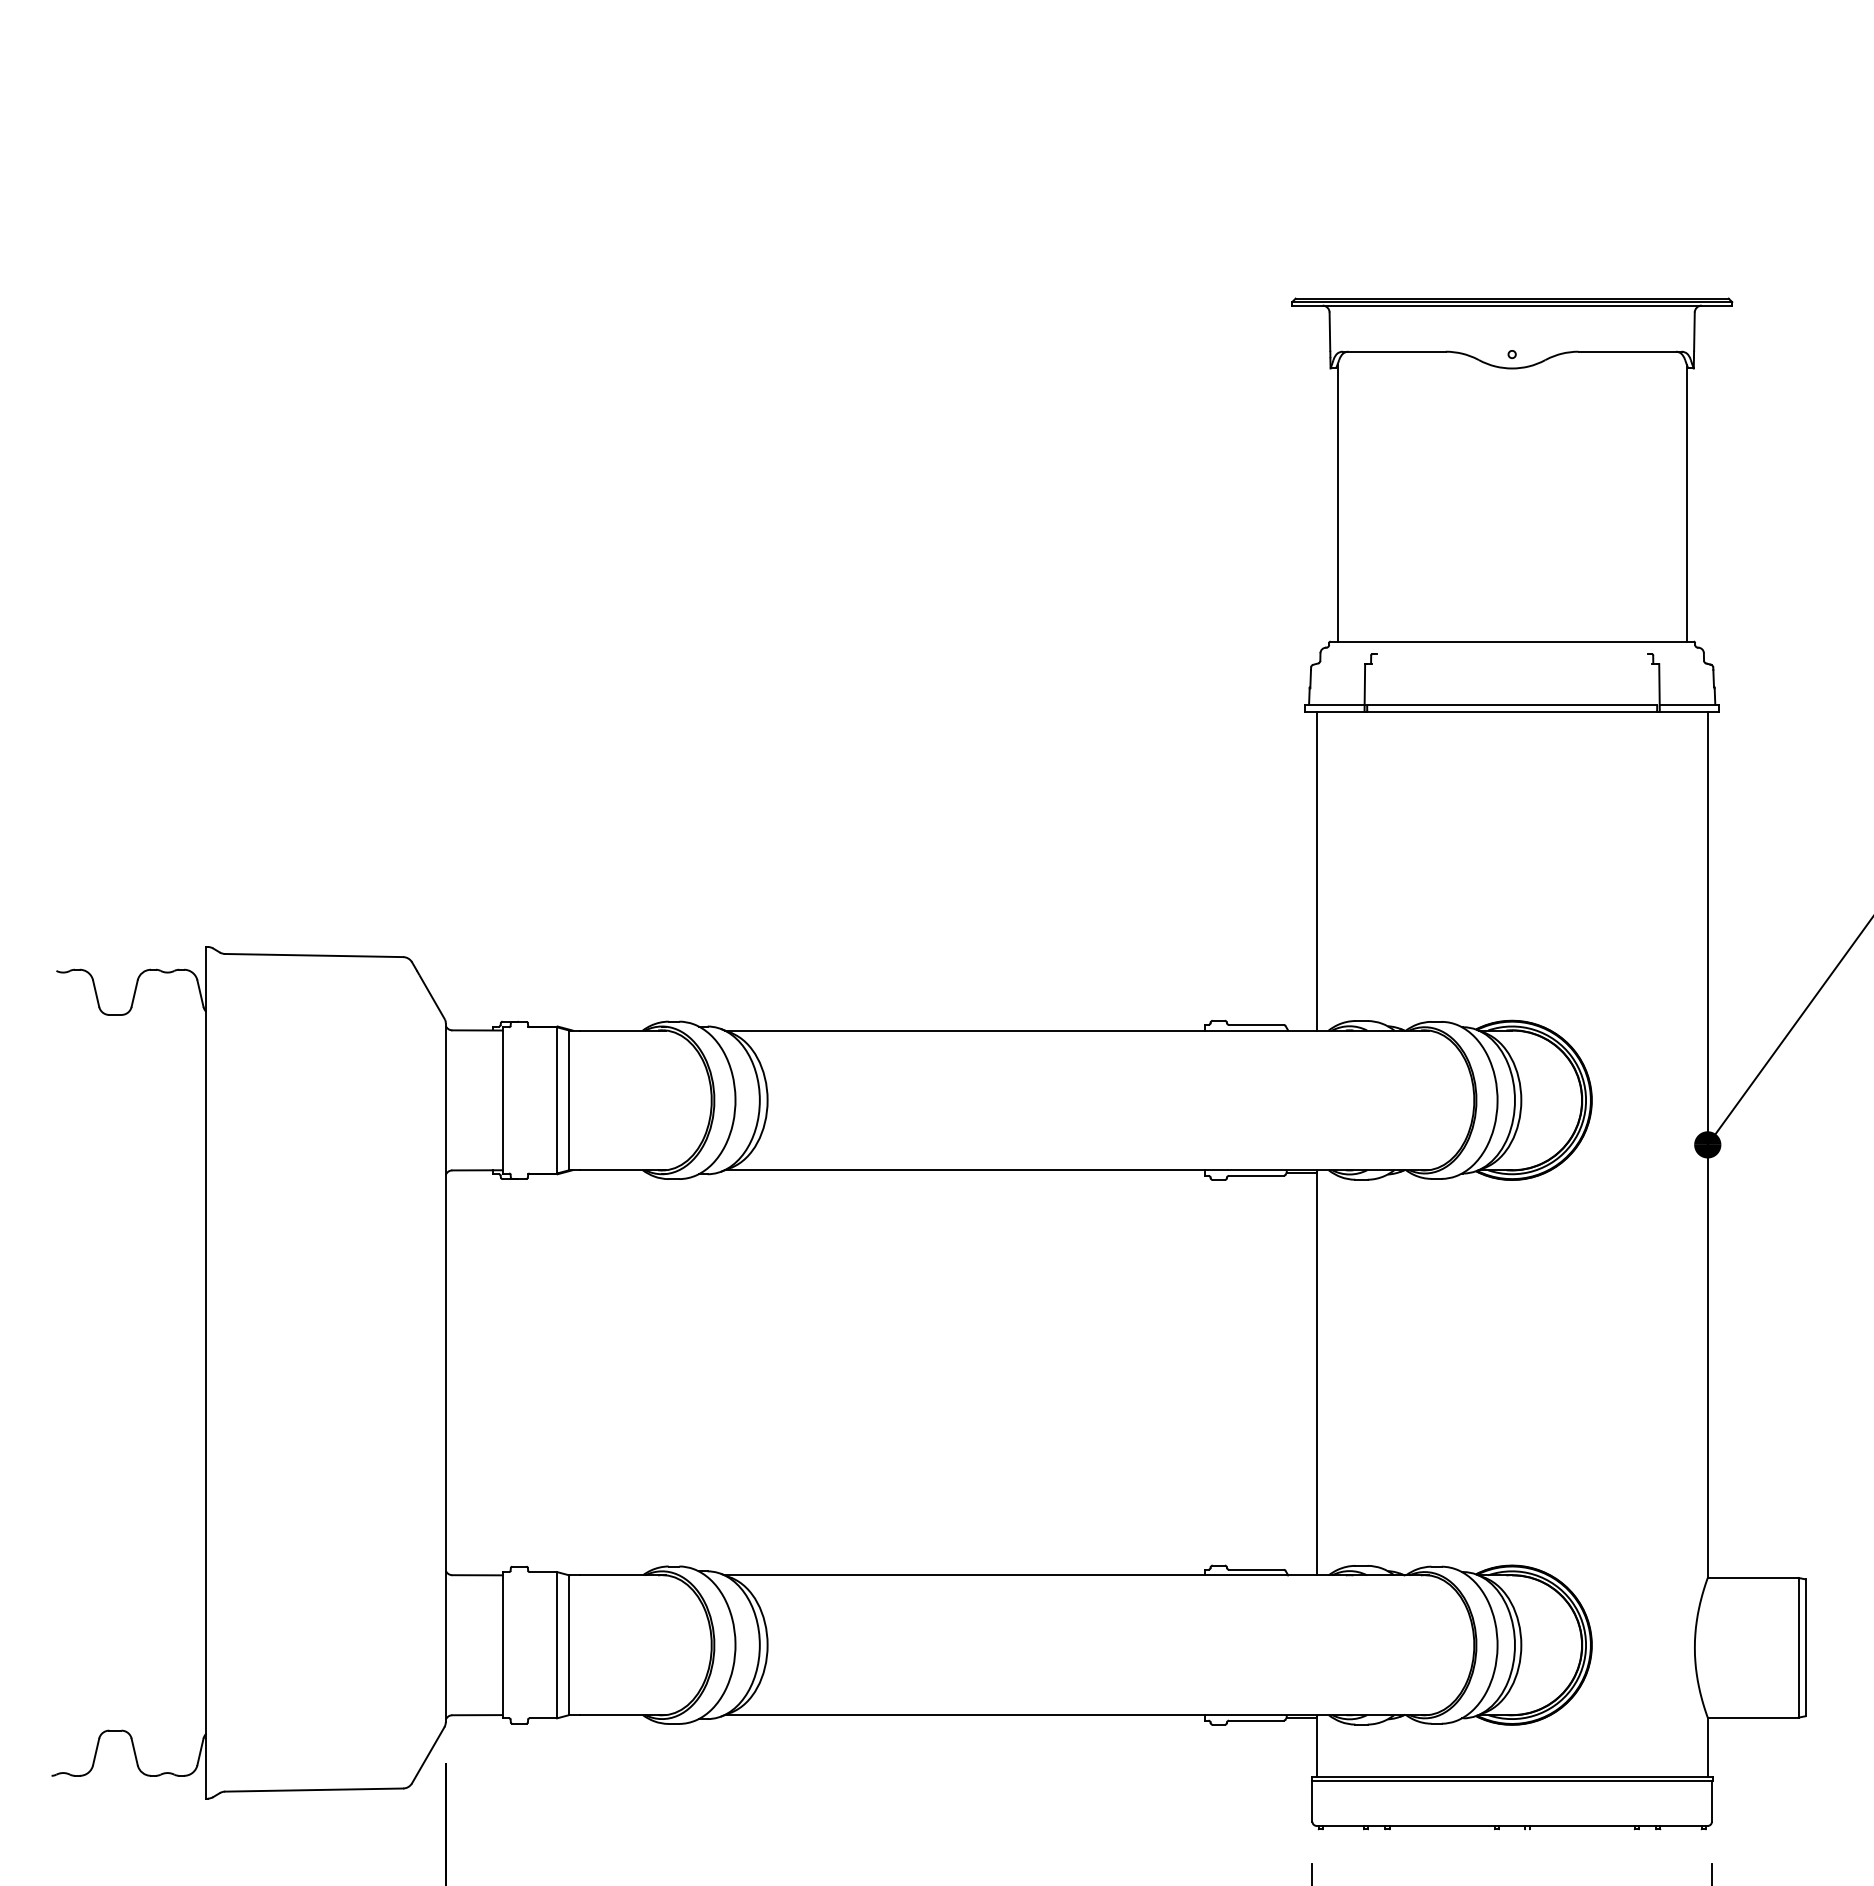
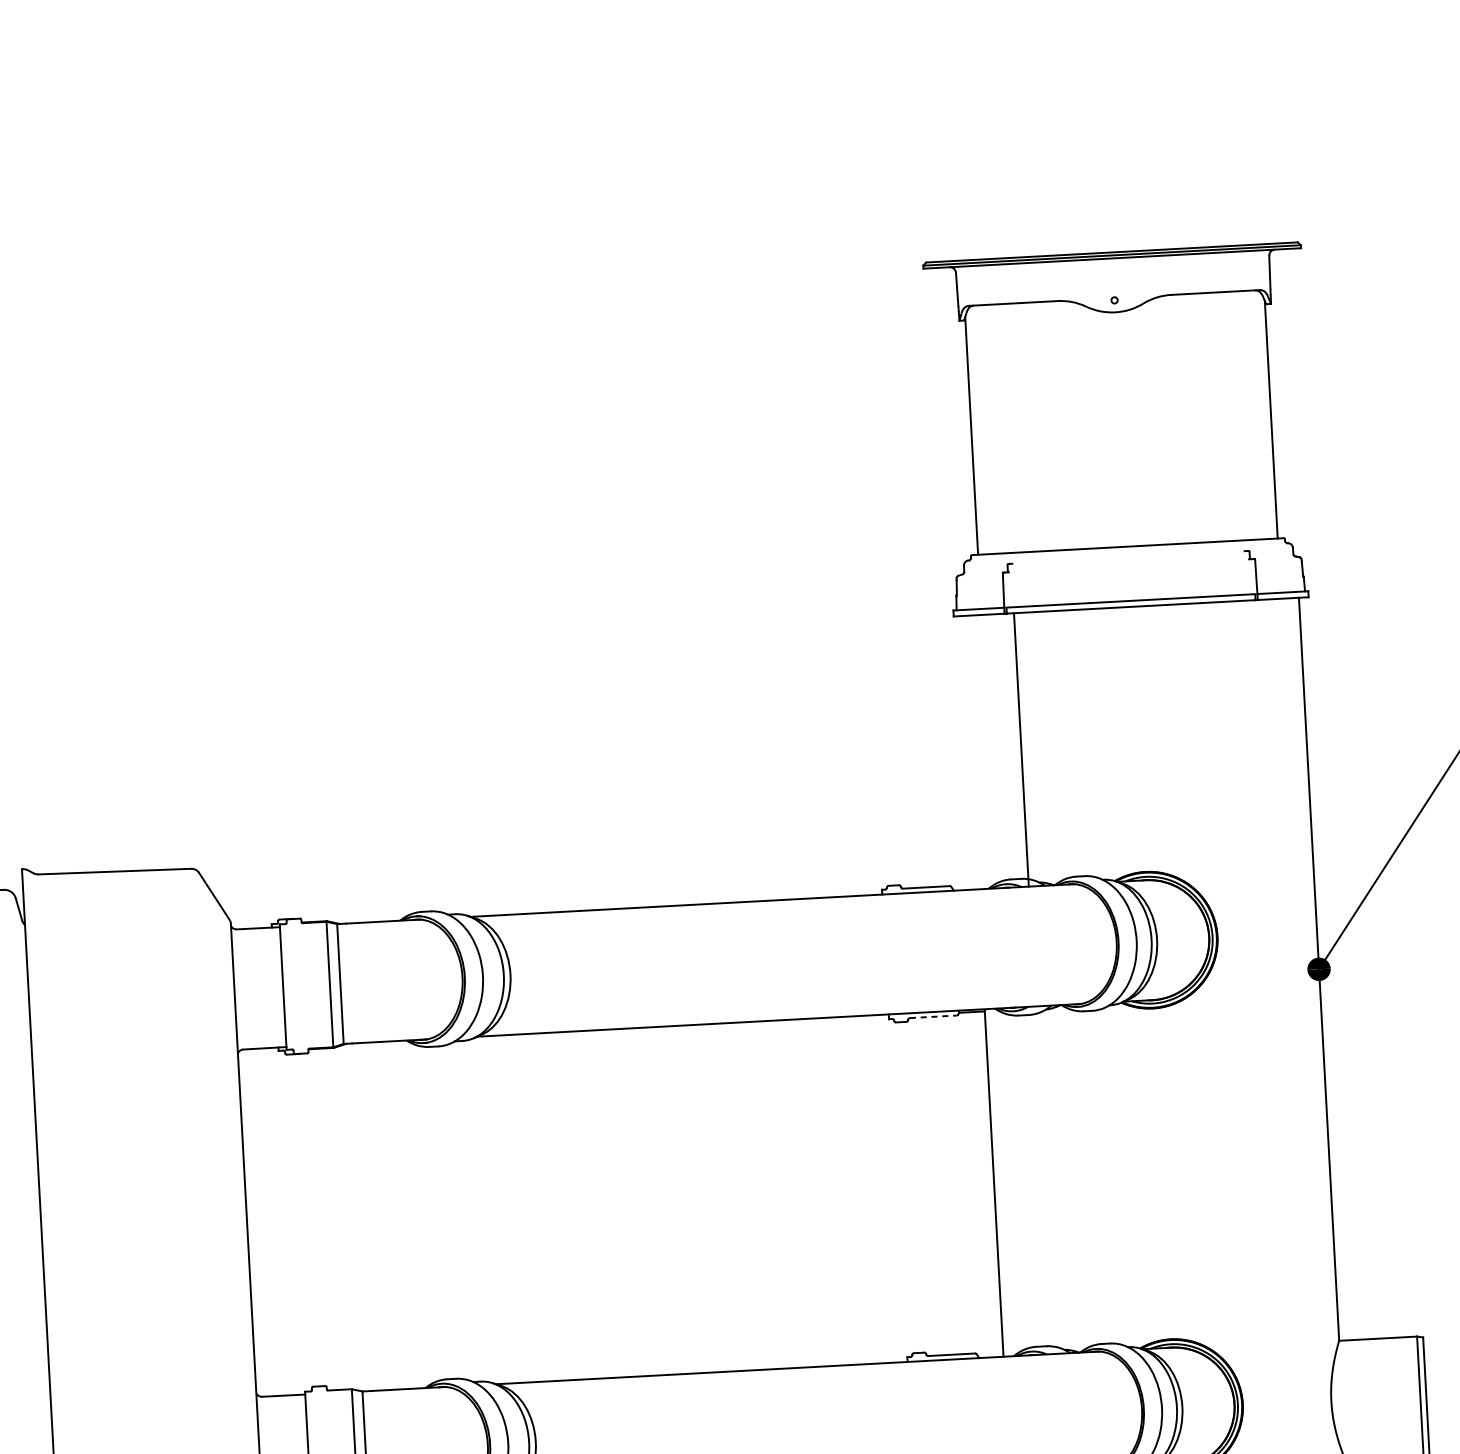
line: (1316, 870) -> (1021, 749), moved
line: (1256, 1175) -> (933, 1016), solid -> dashed

